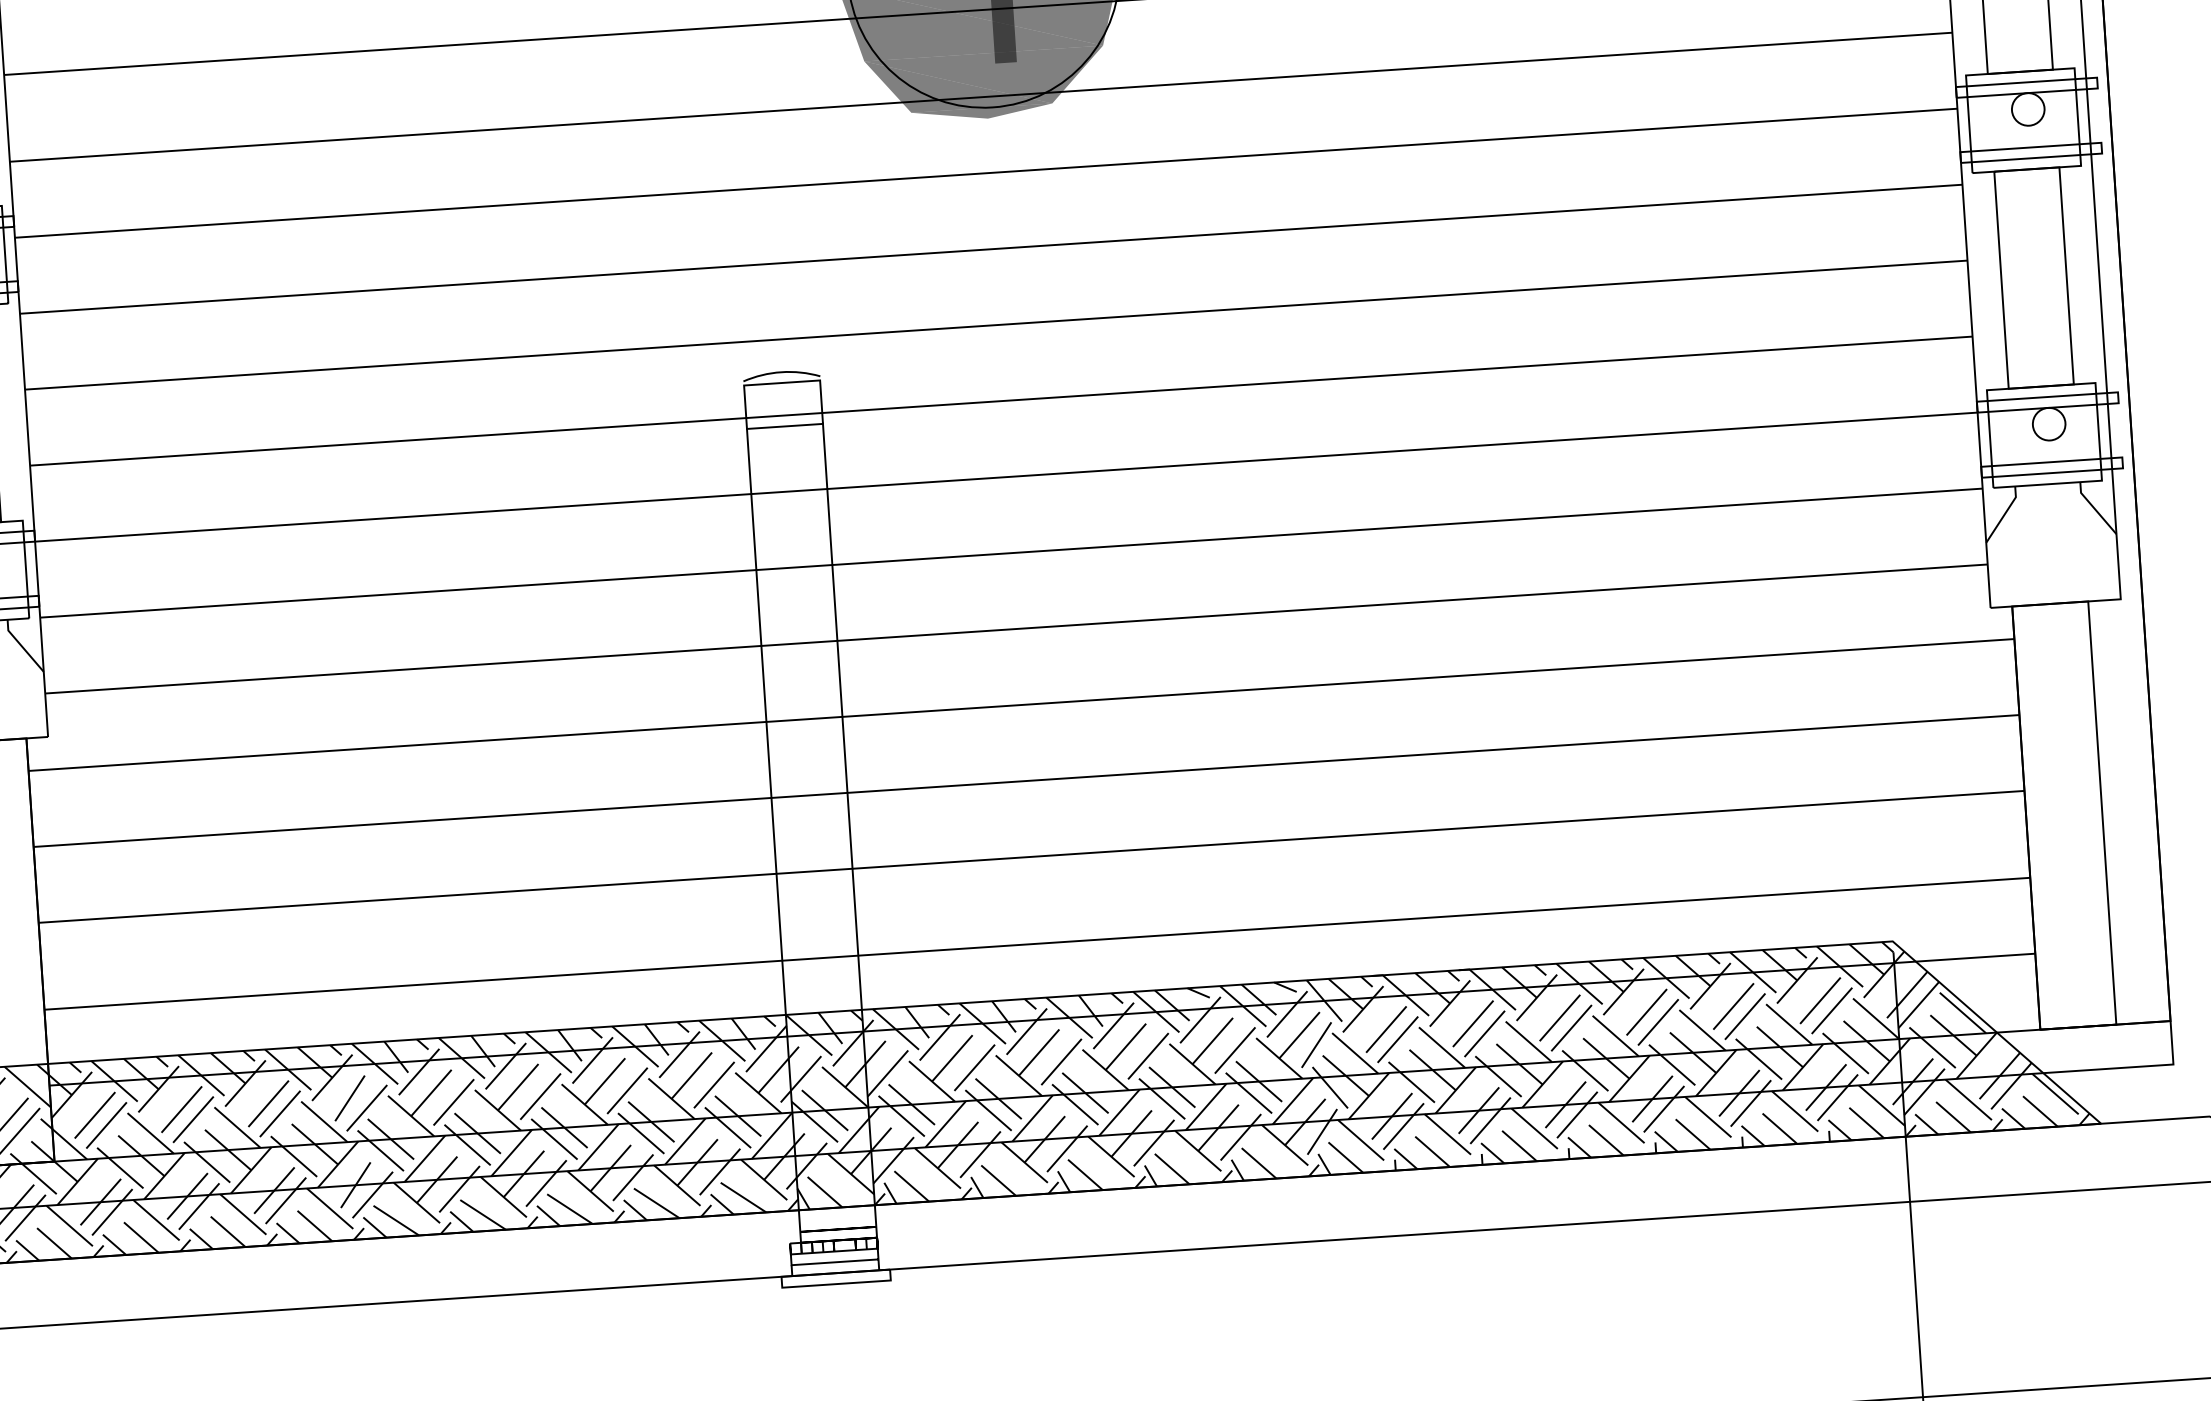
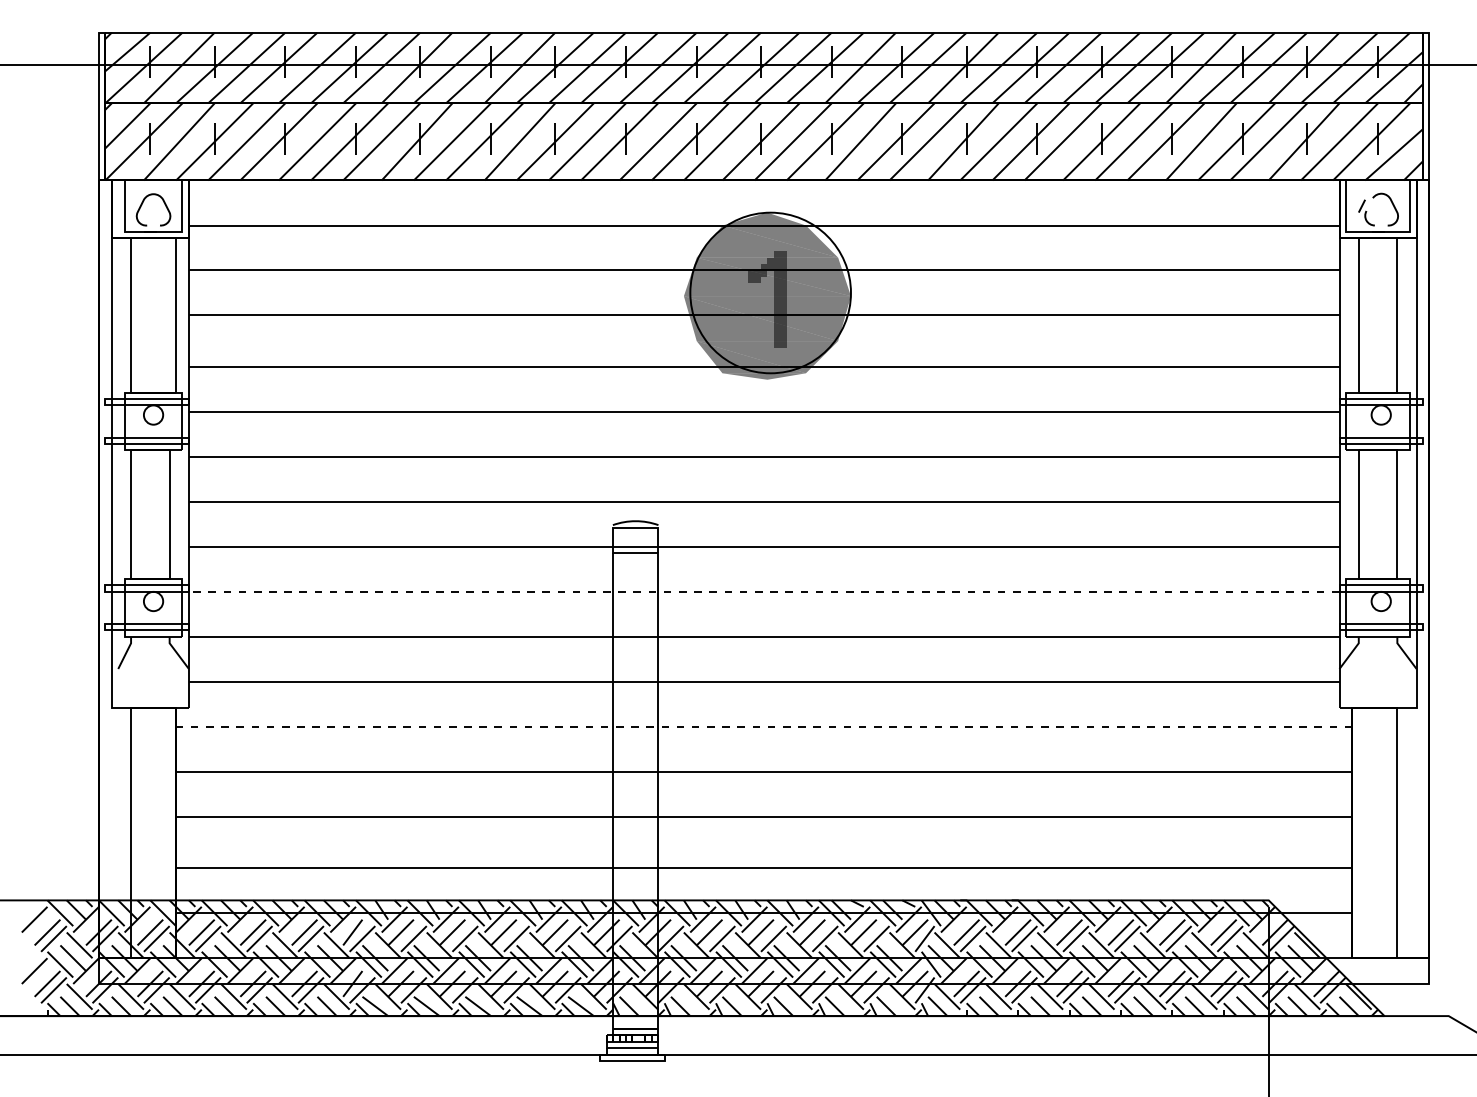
line: (1005, 476) -> (763, 591), solid -> dashed
line: (1020, 704) -> (763, 726), solid -> dashed

